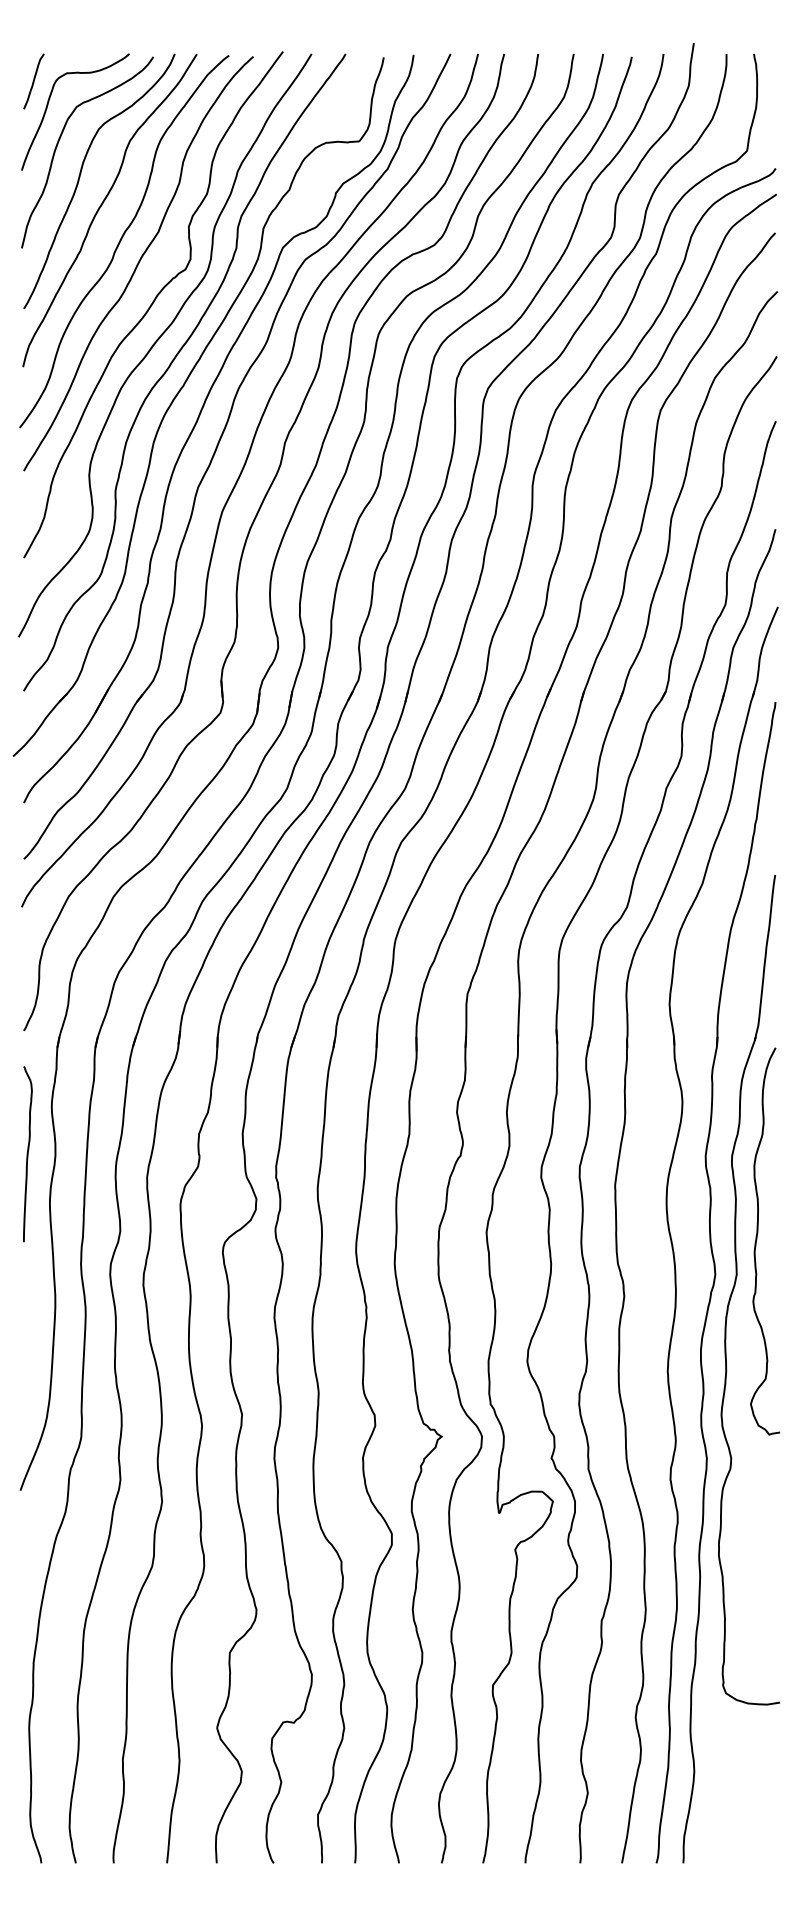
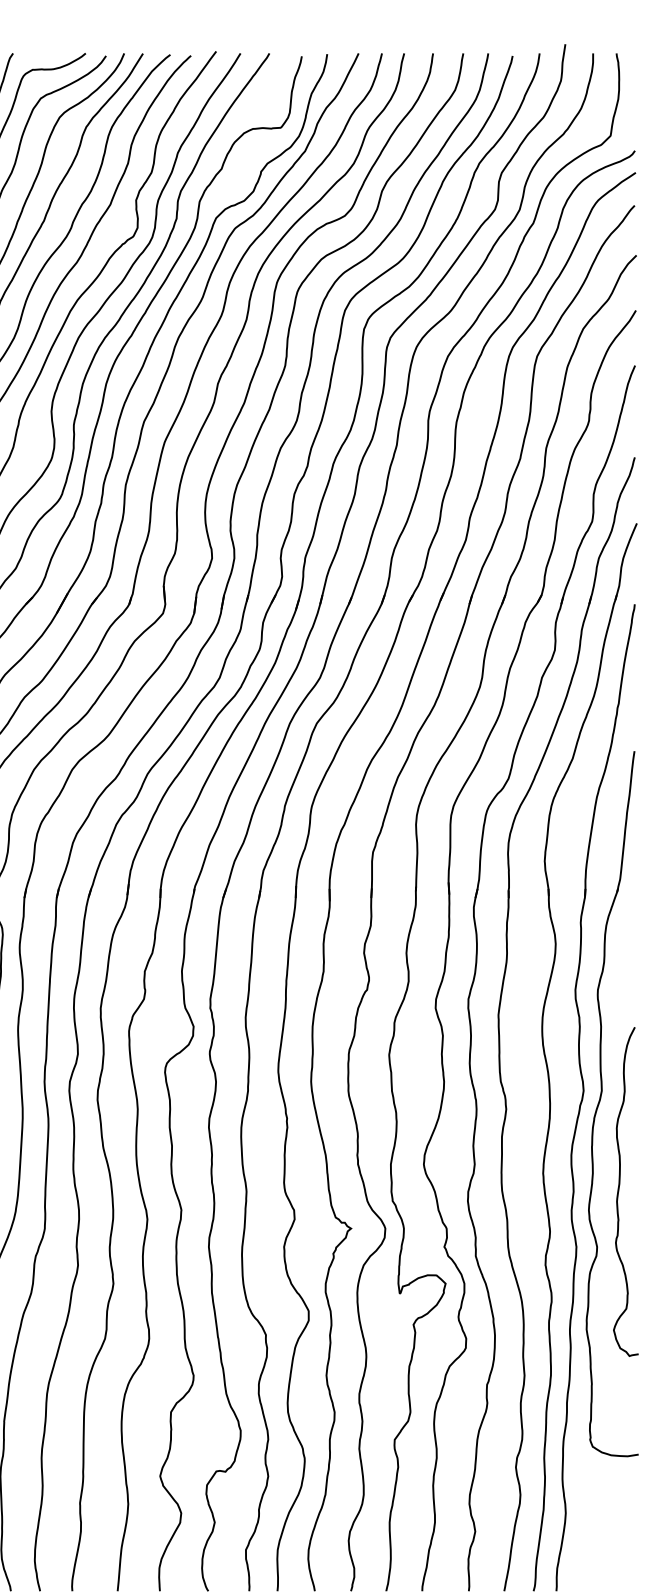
curve: (757, 1239) -> (619, 1190), moved

